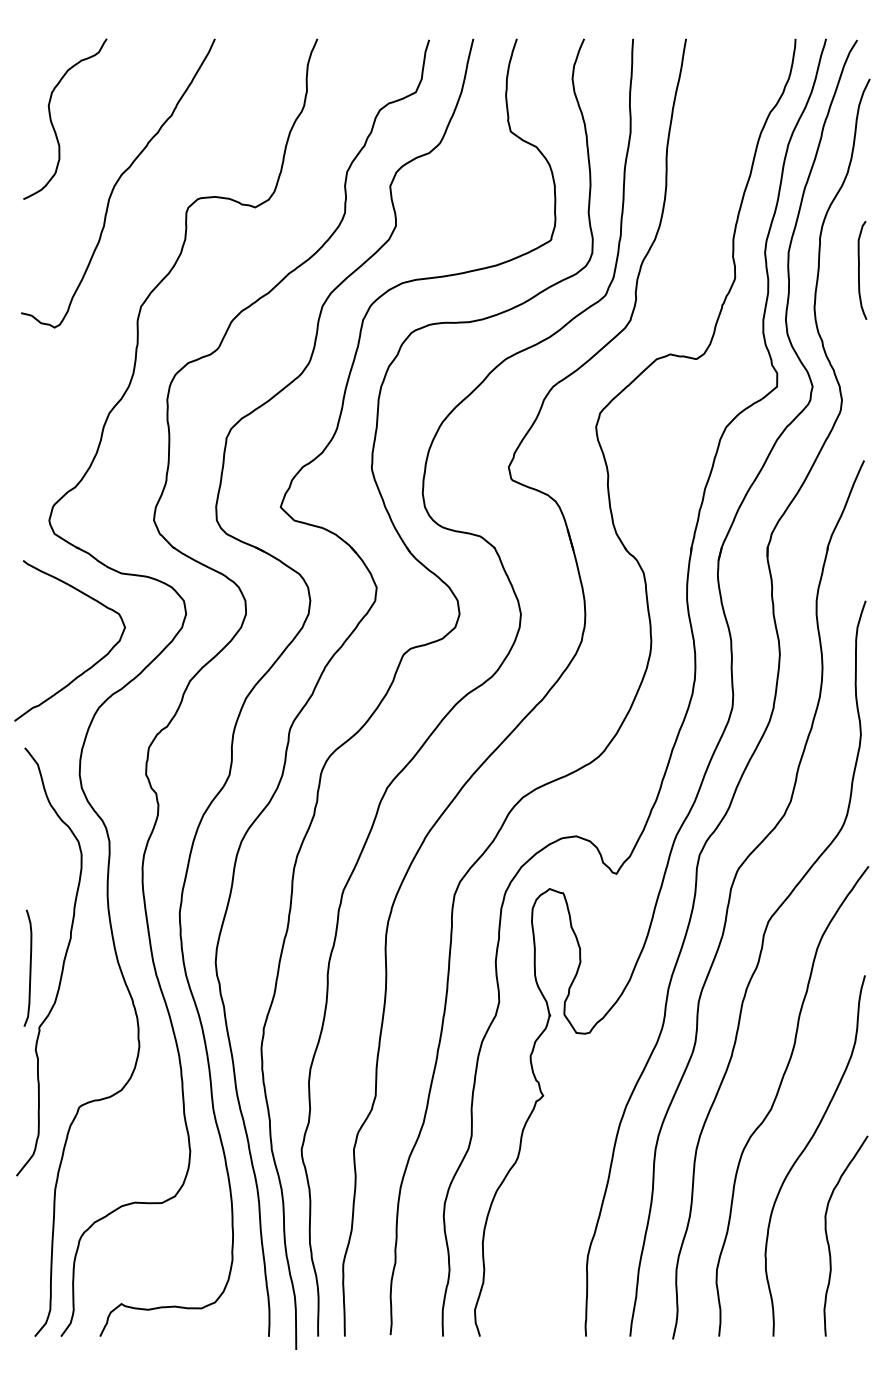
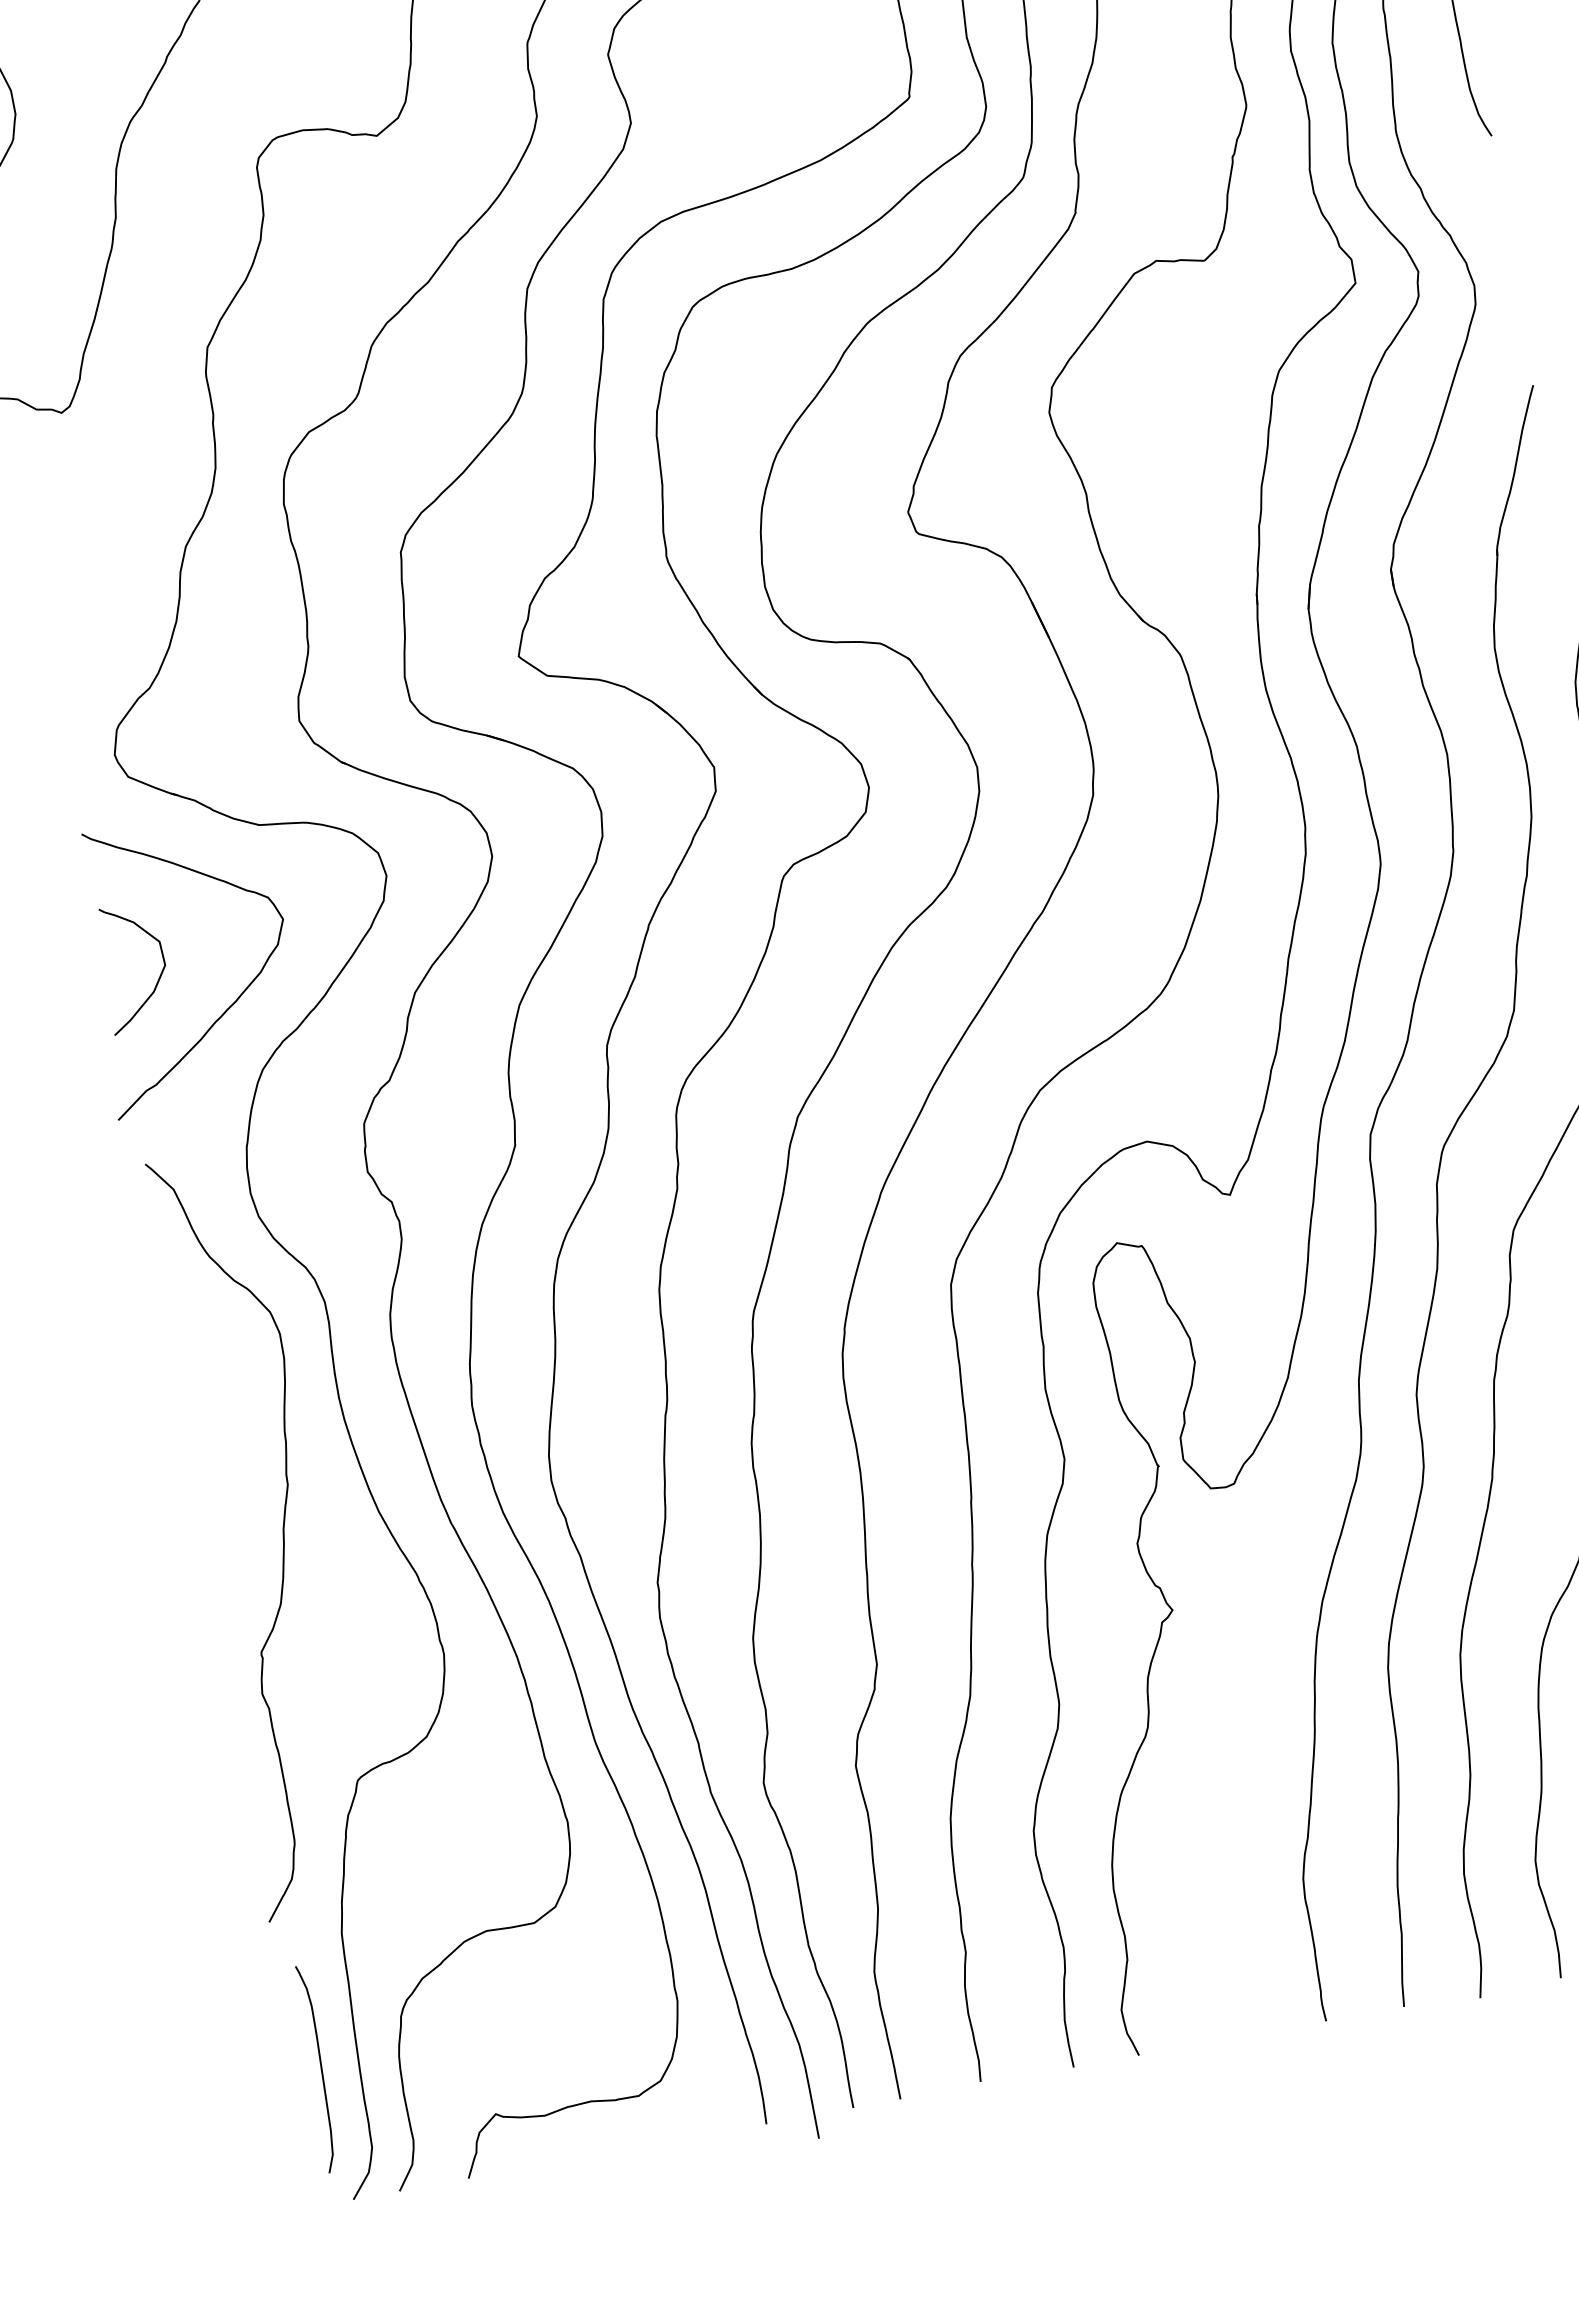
curve: (51, 645) -> (159, 974), added
curve: (29, 967) -> (319, 2067), moved

